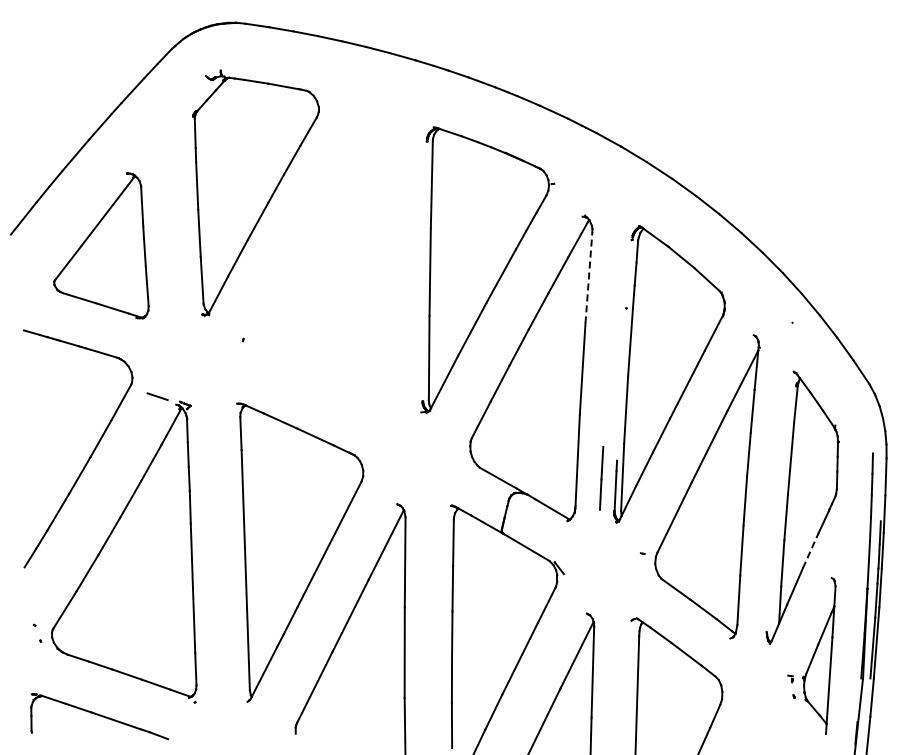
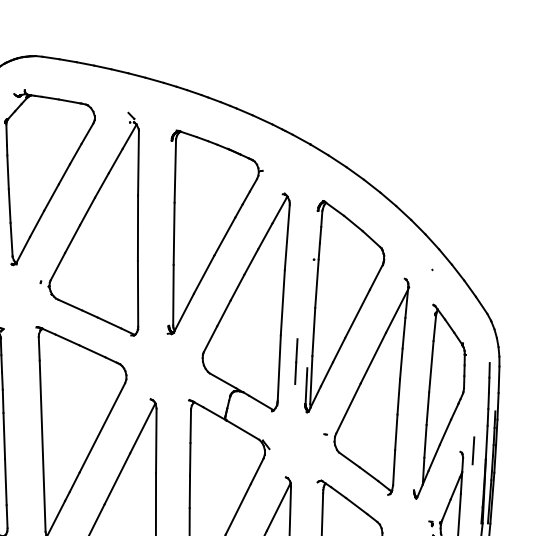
part: (316, 258) -> (93, 224), added
line: (588, 277) -> (286, 237), dashed -> solid
line: (601, 478) -> (296, 361), moved
line: (811, 550) -> (445, 432), dashed -> solid
line: (849, 576) -> (473, 450), added

